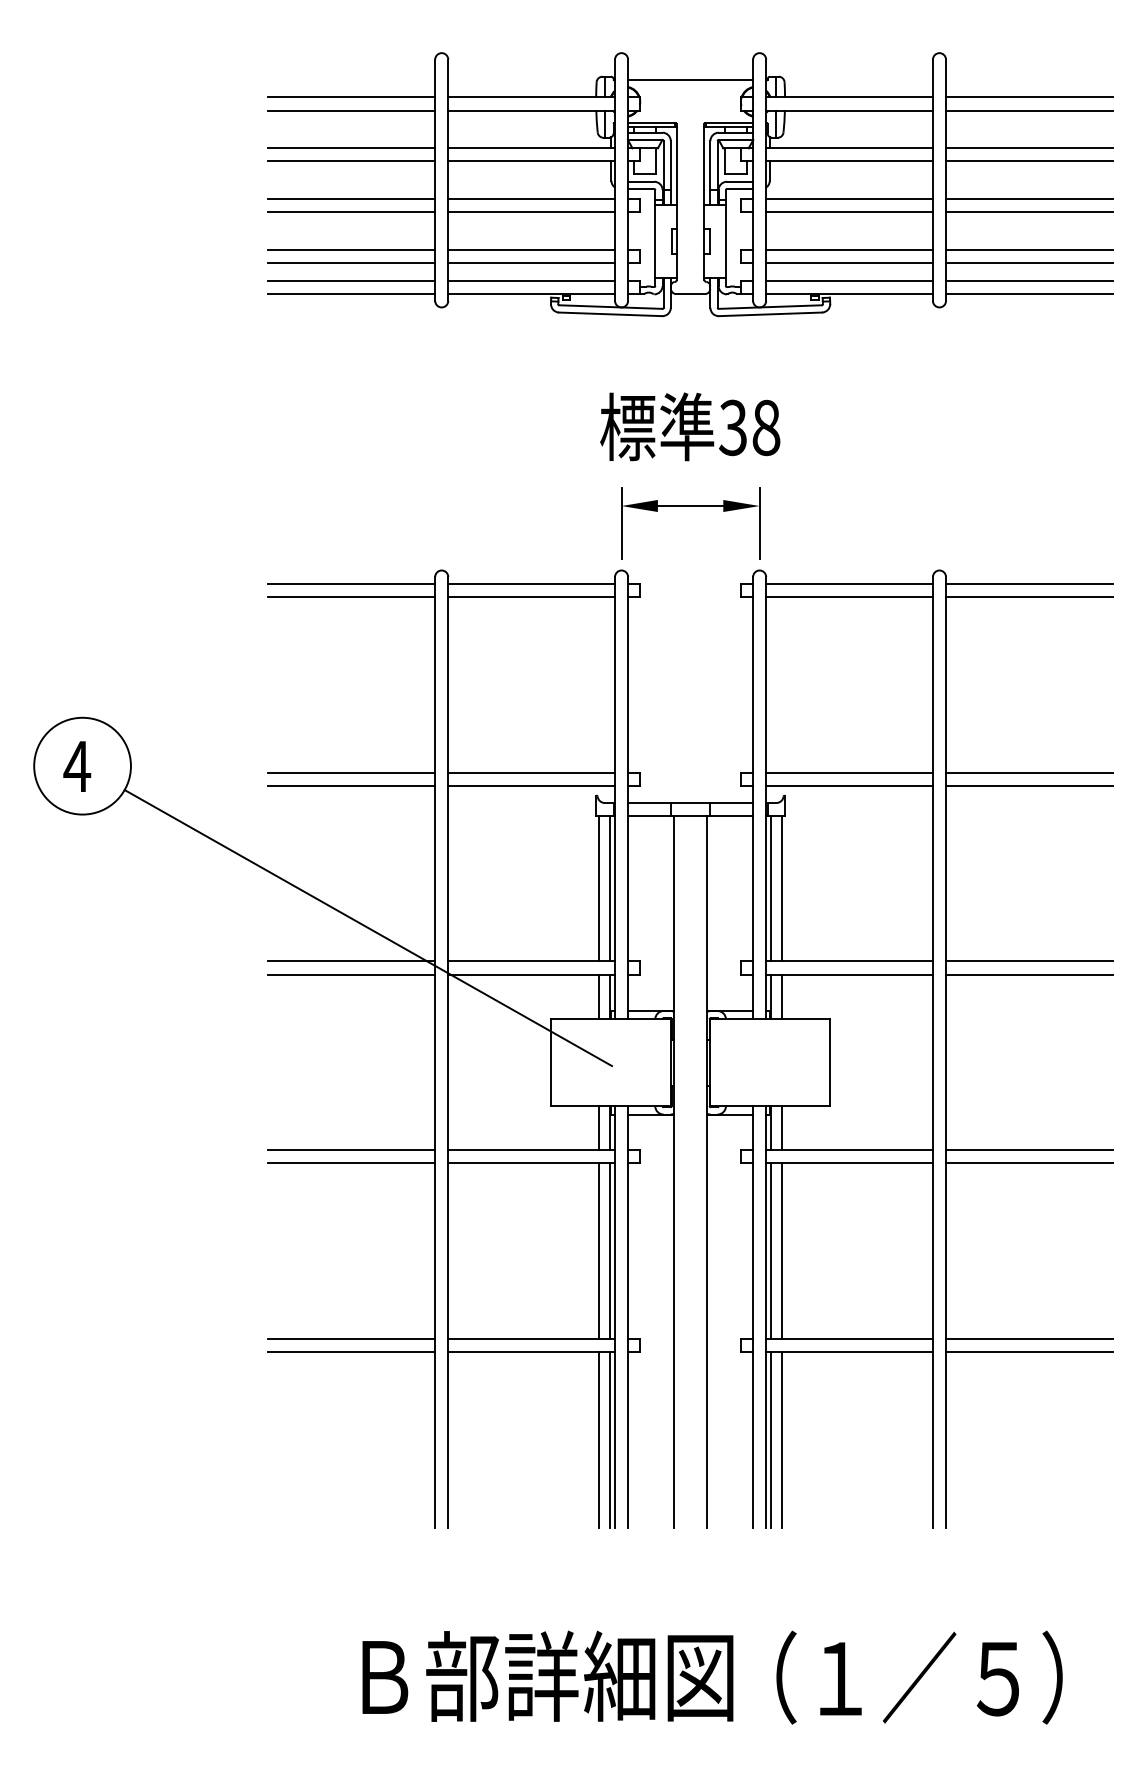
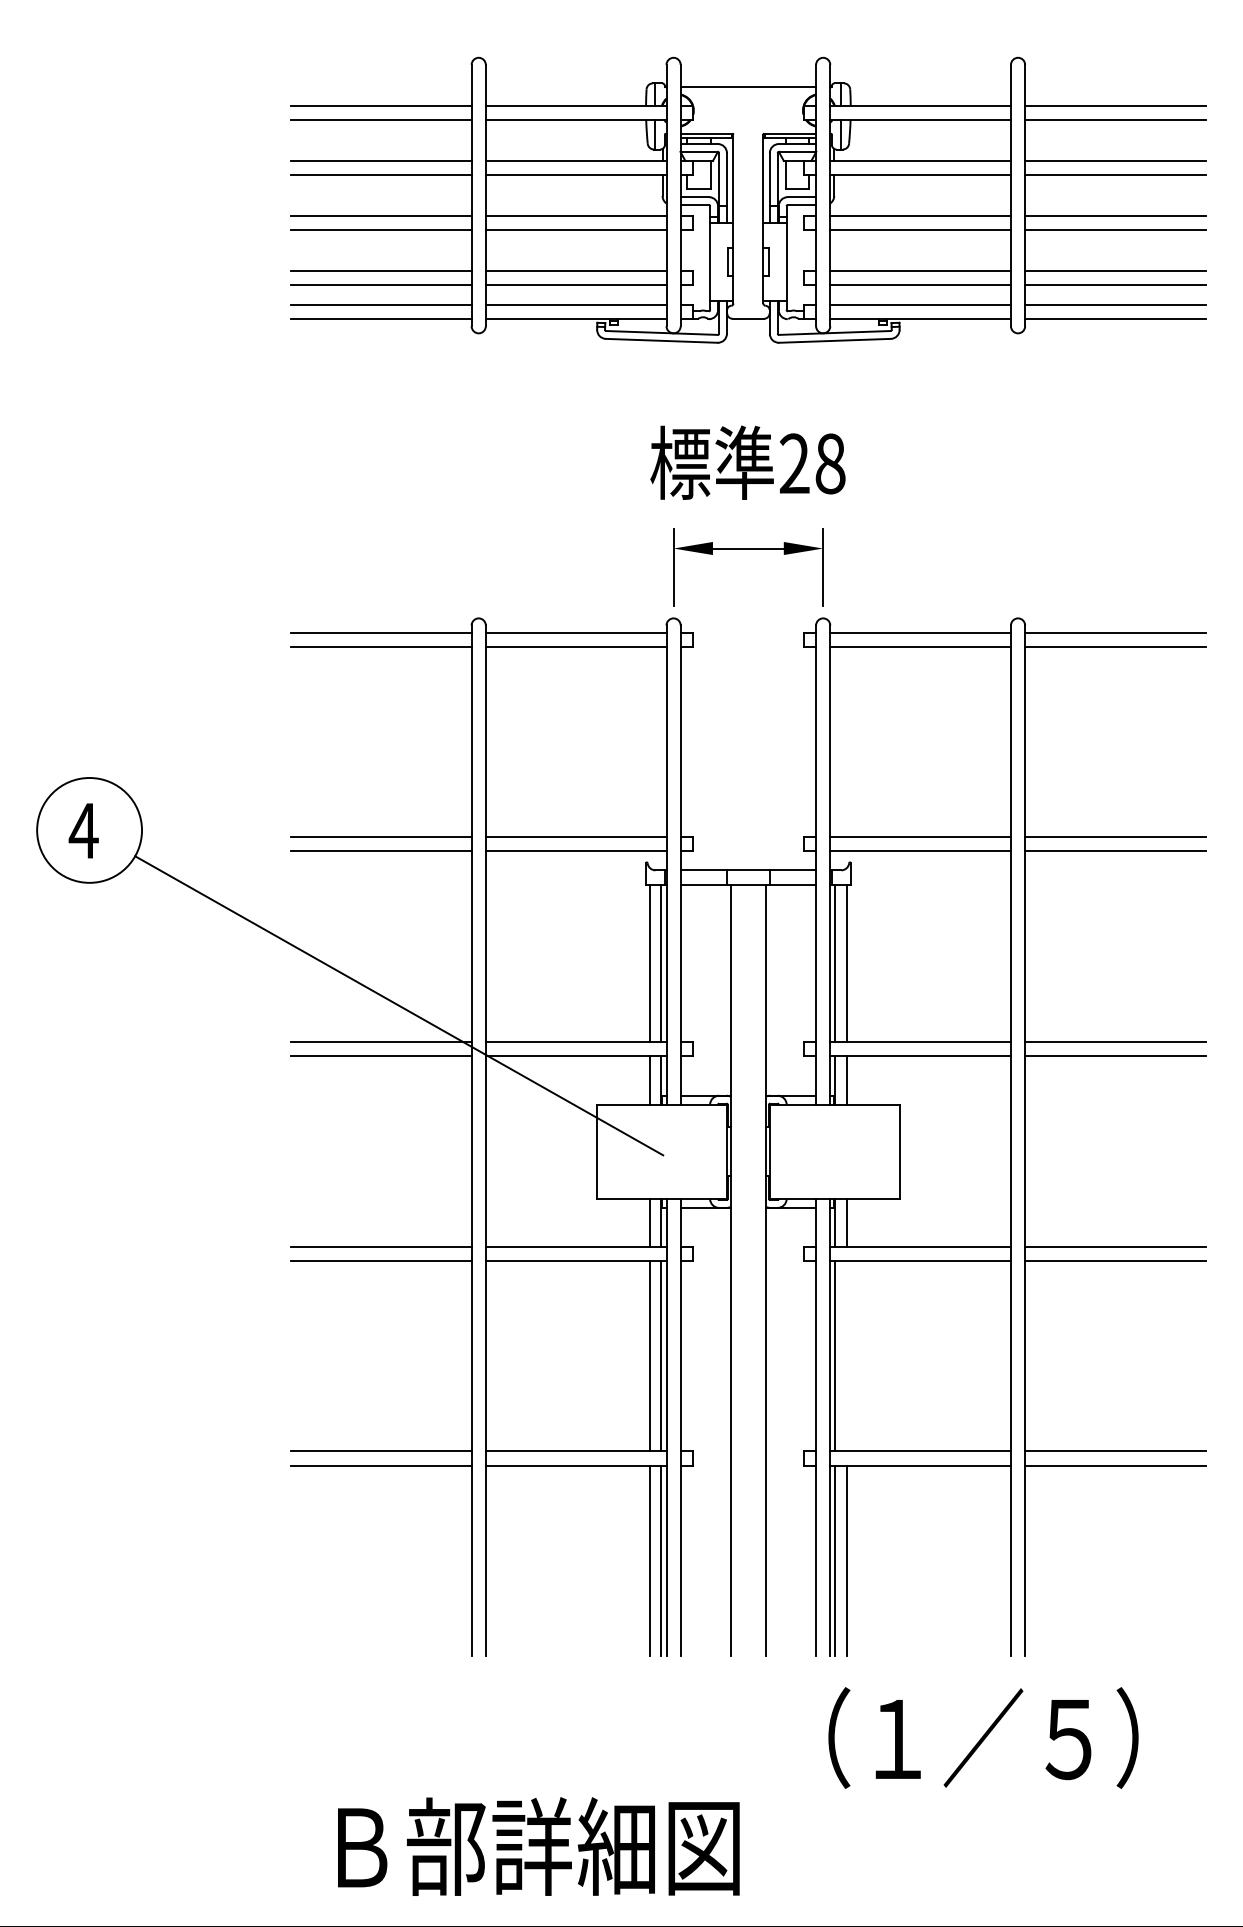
text: (733, 427) -> (794, 463), 38 -> 28
line: (782, 1250) -> (847, 1355), removed
text: (547, 1676) -> (538, 1846), moved
text: (919, 1677) -> (983, 1737), moved

